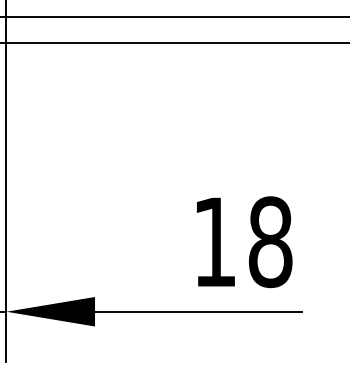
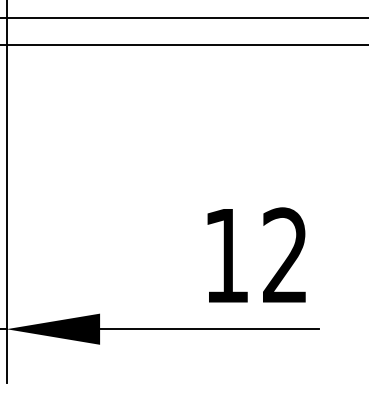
text: (270, 242) -> (285, 256), 18 -> 12

